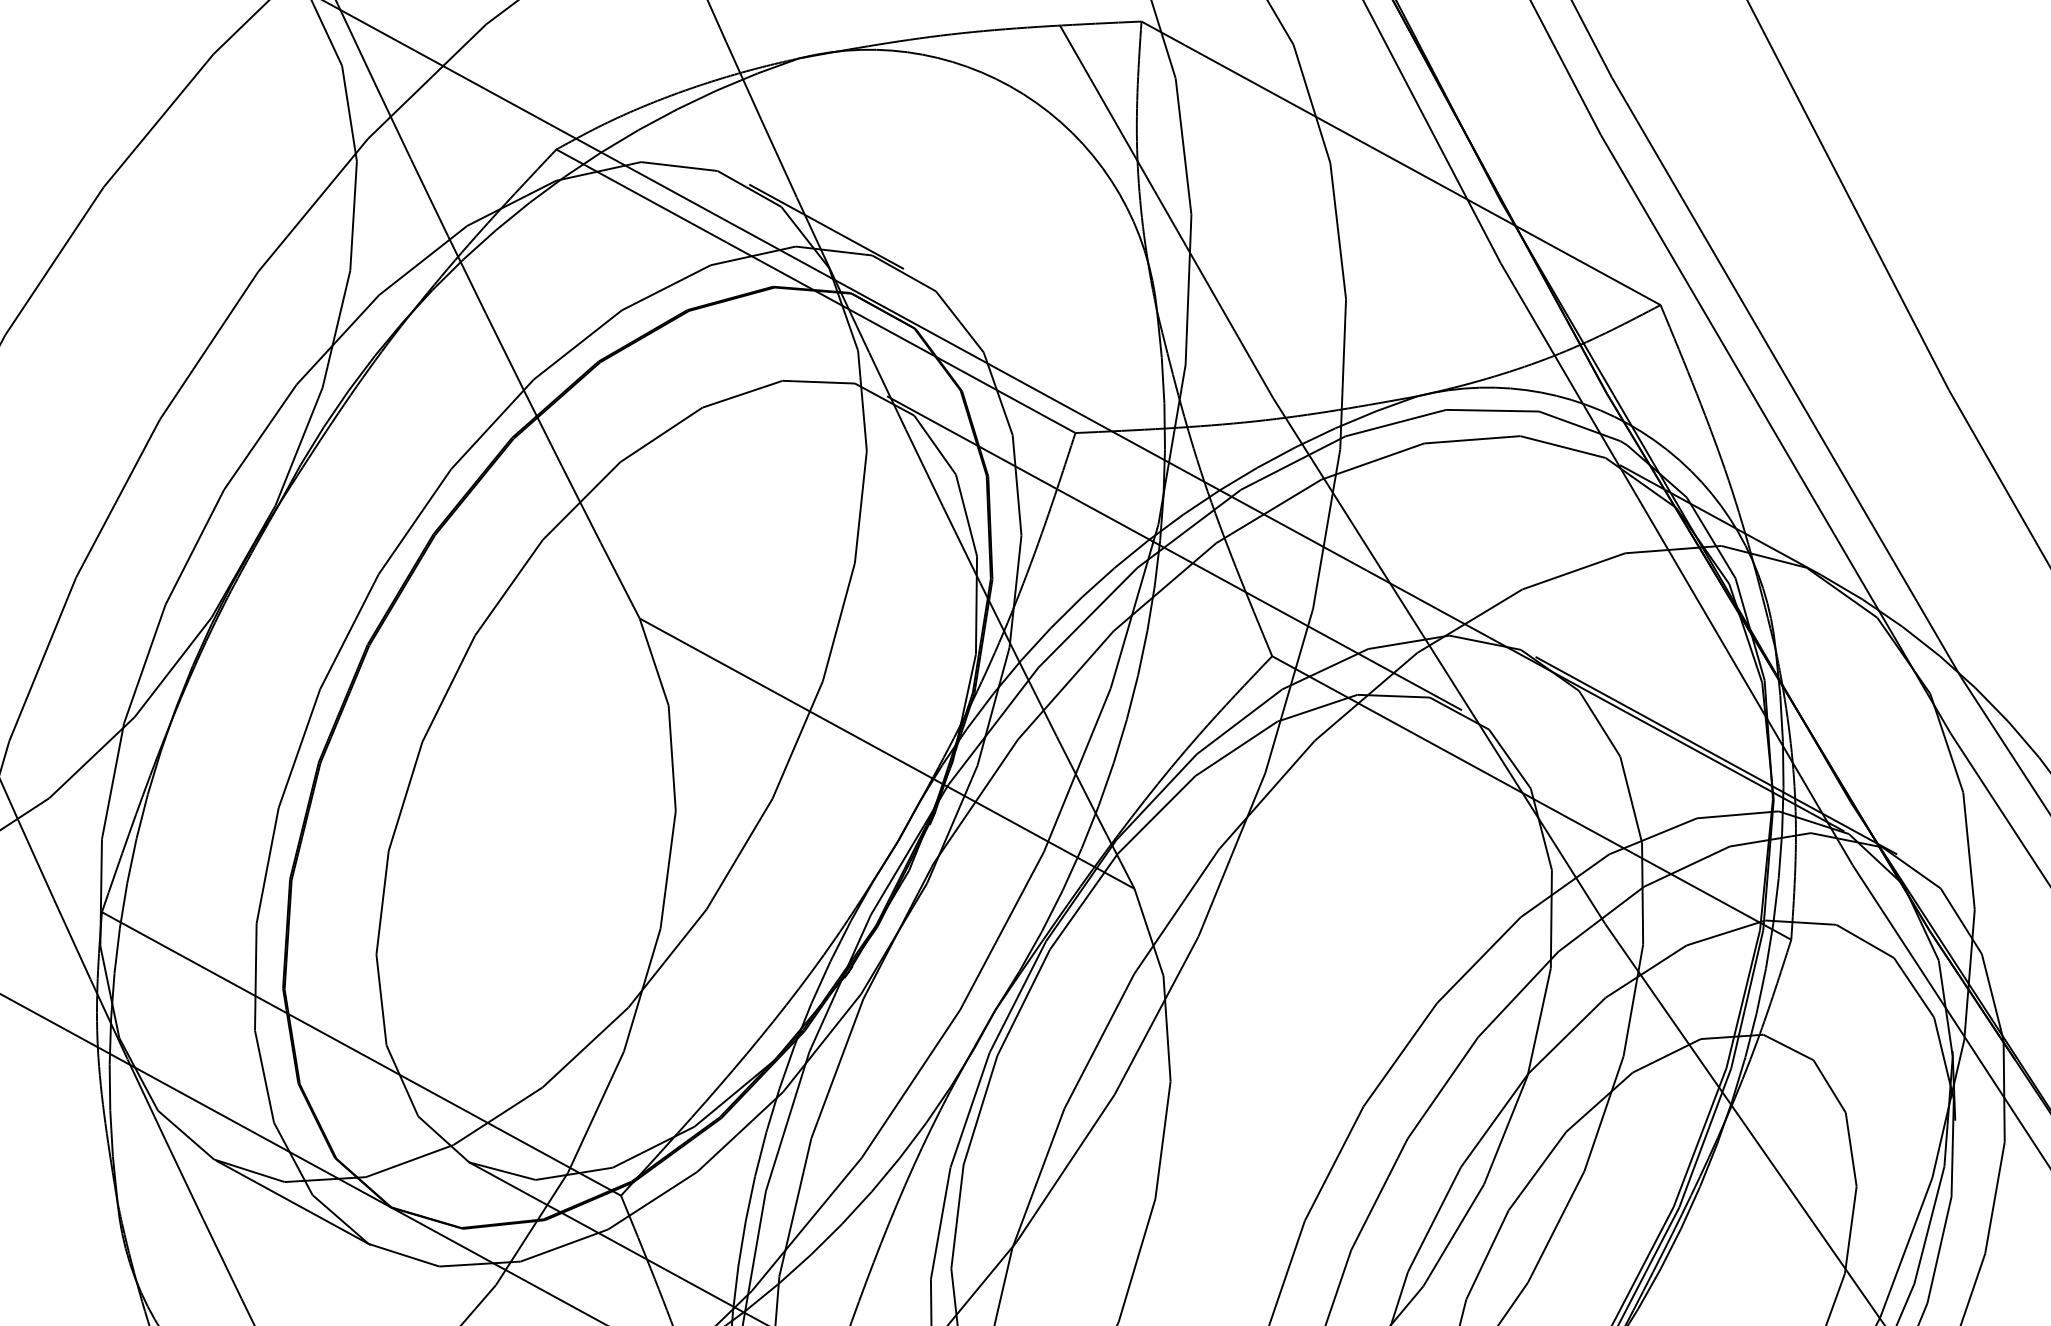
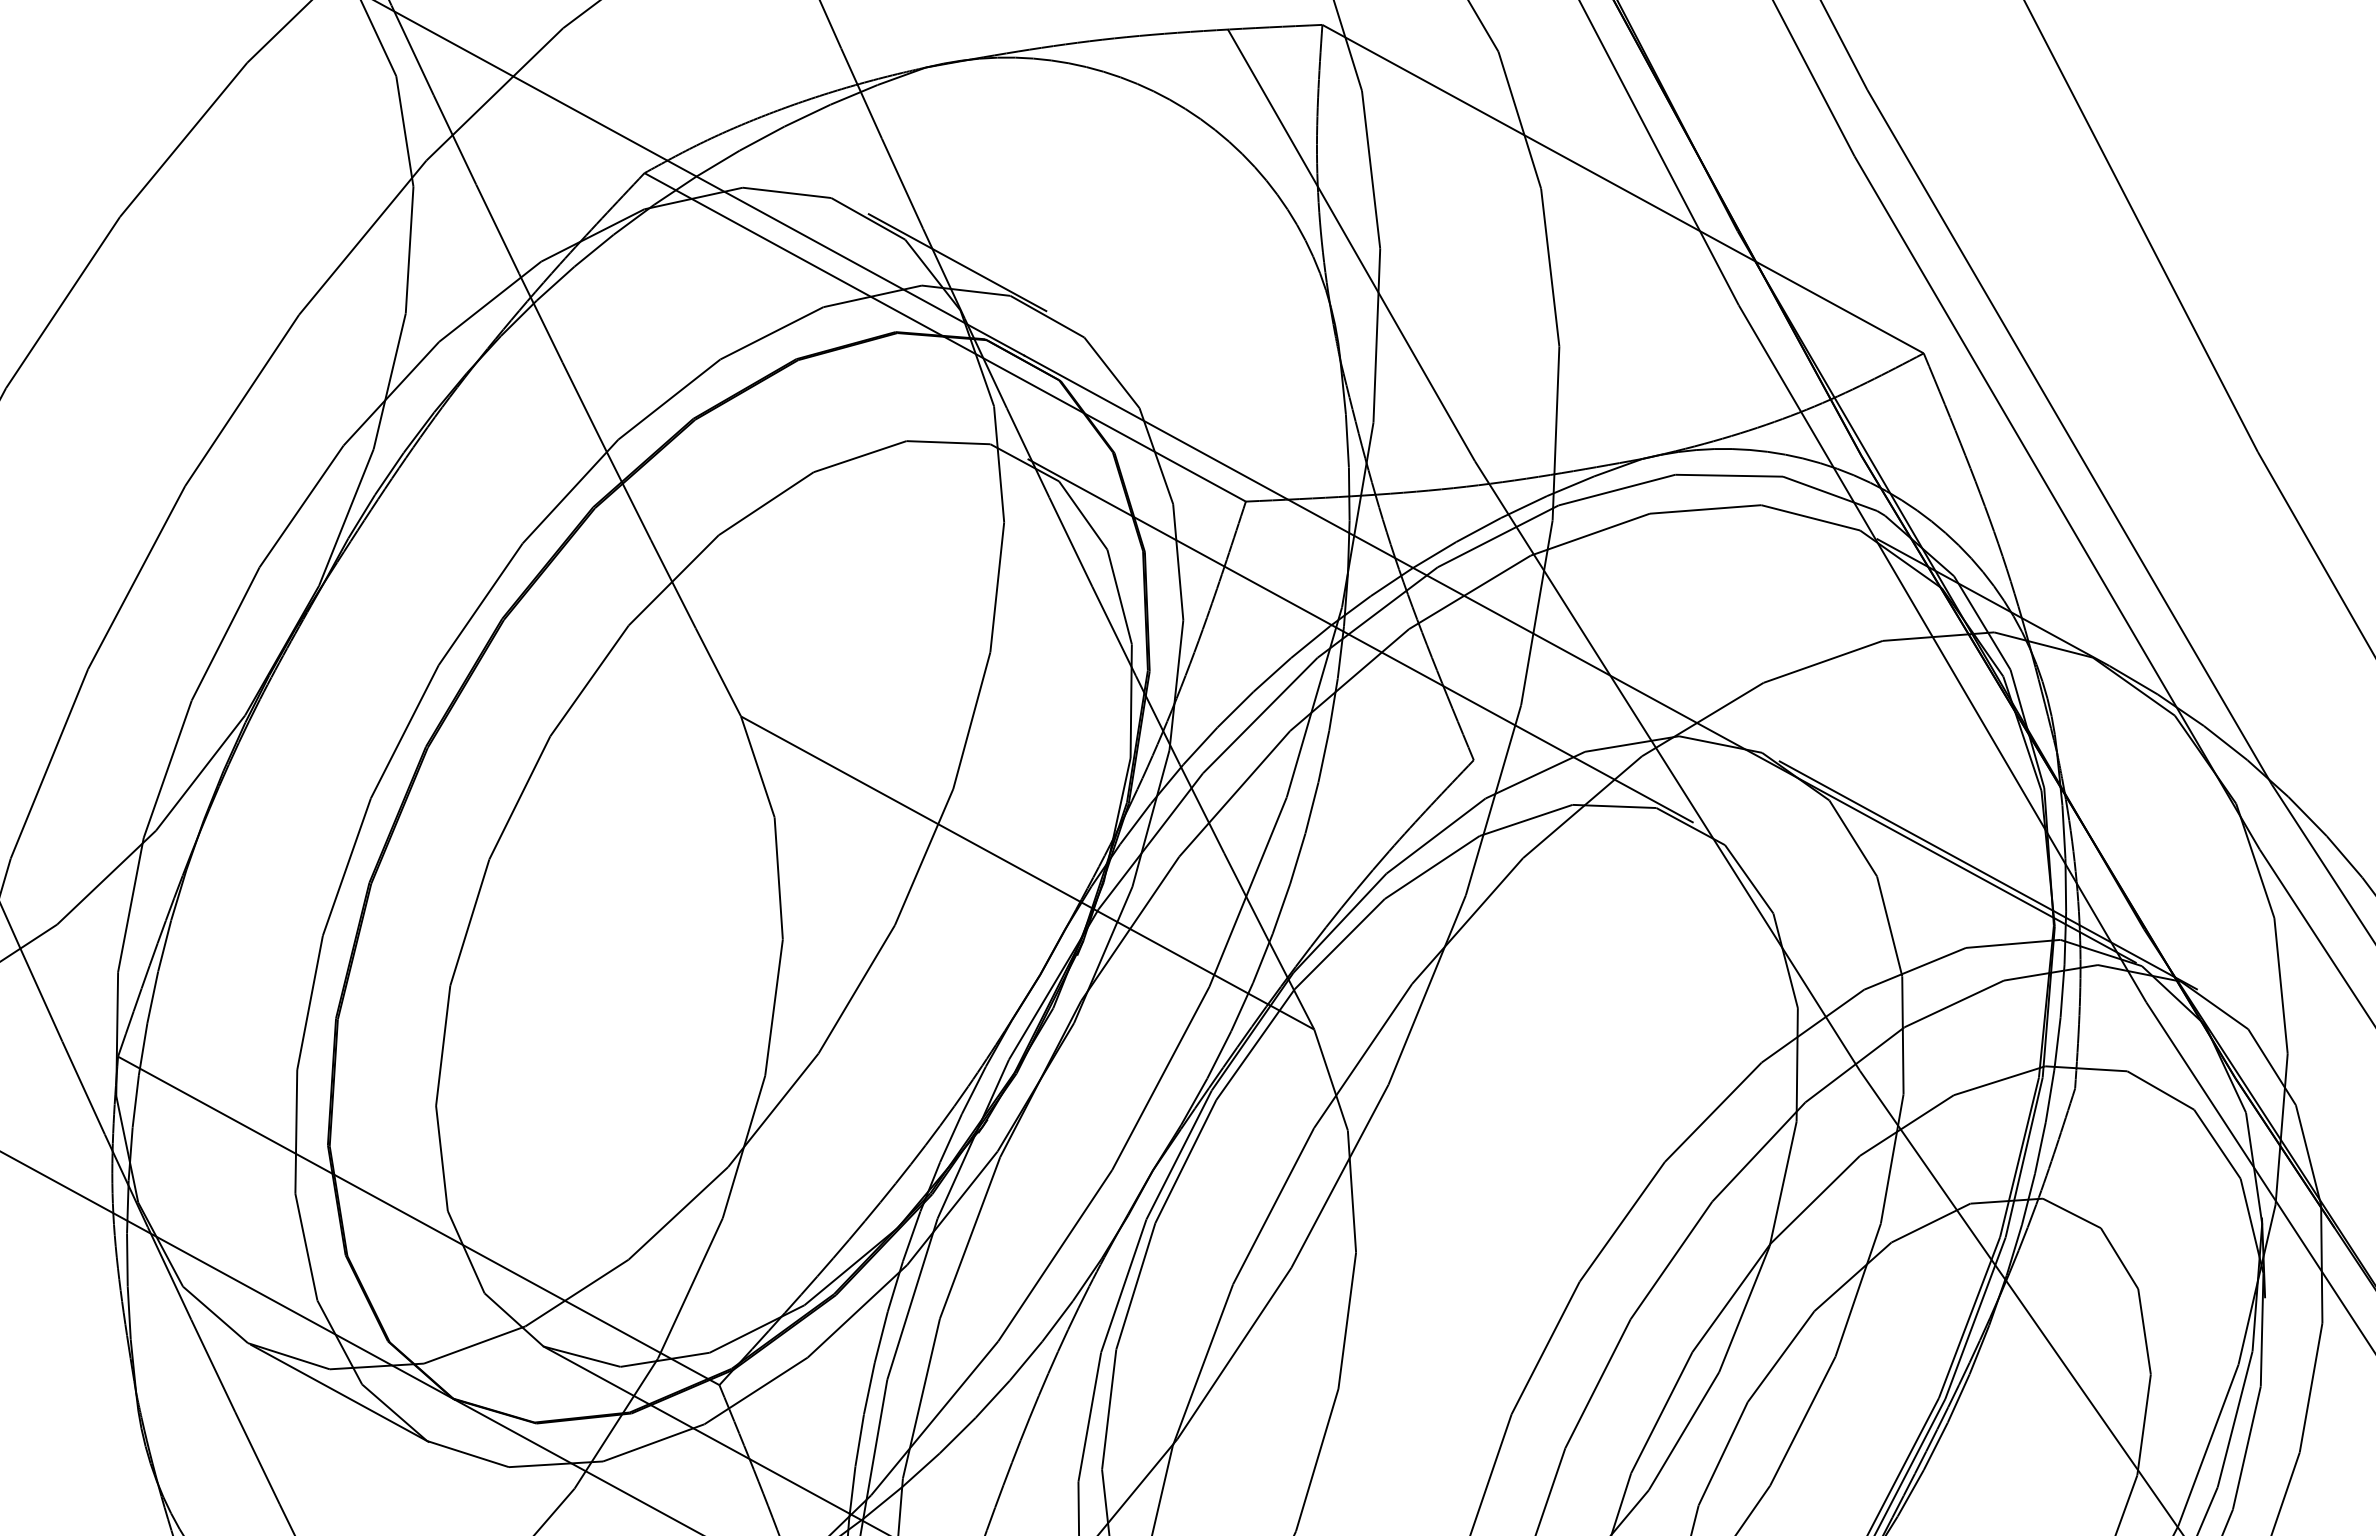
line: (1531, 798) -> (1774, 924), removed

